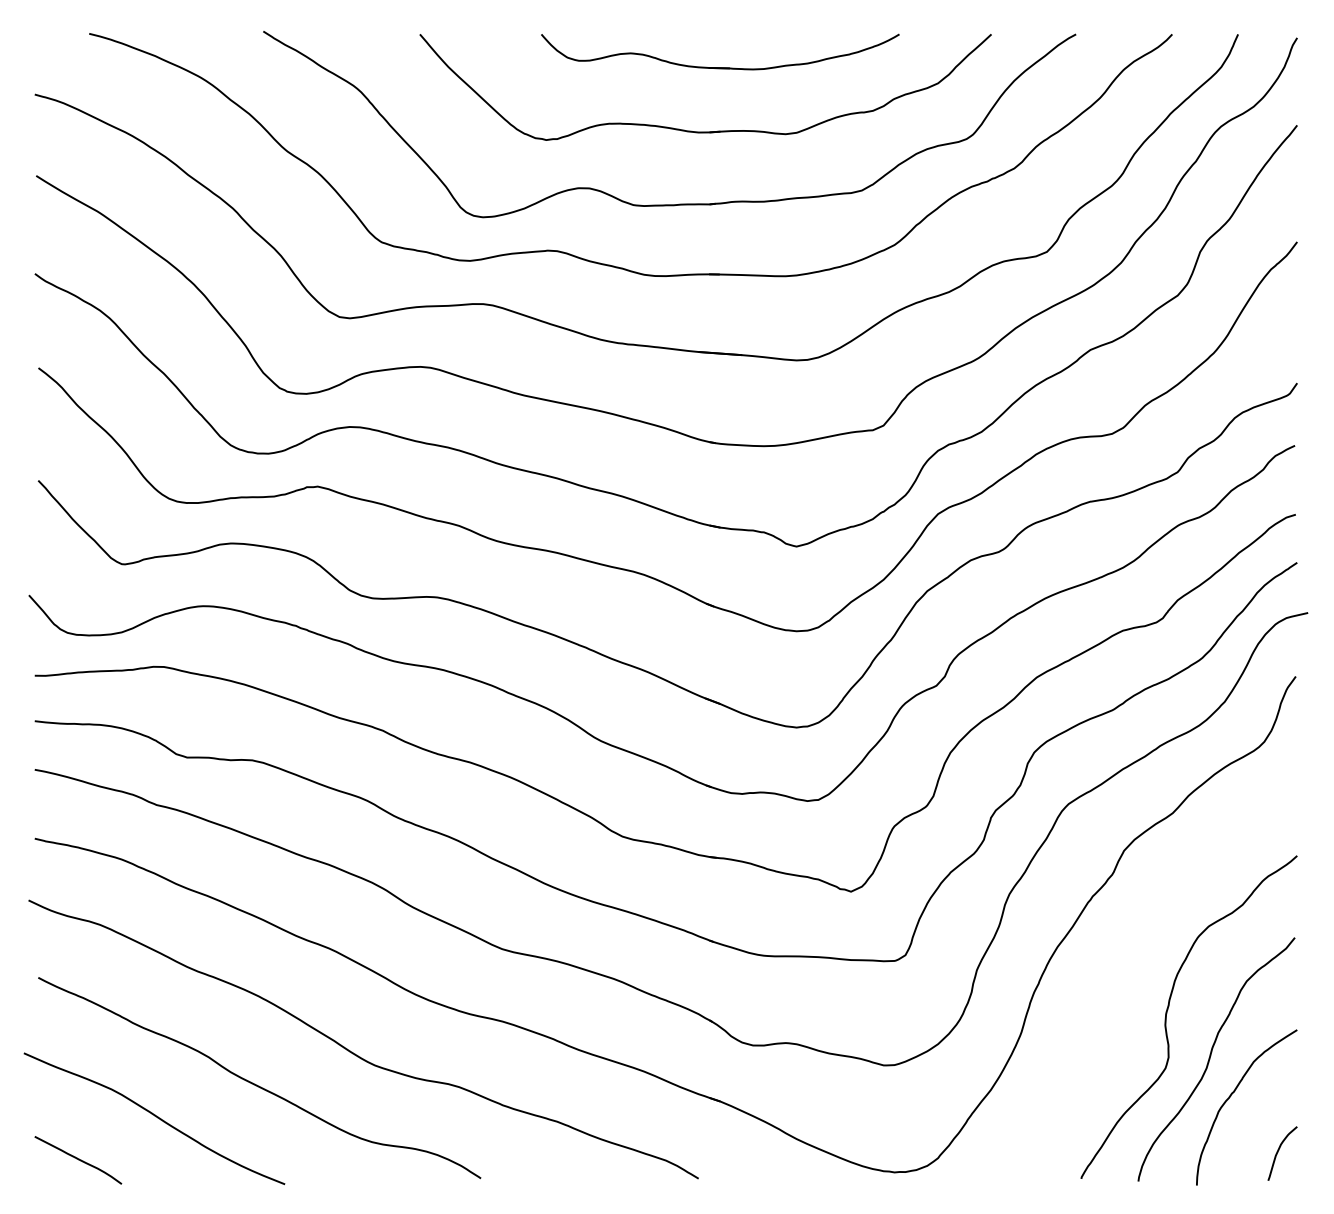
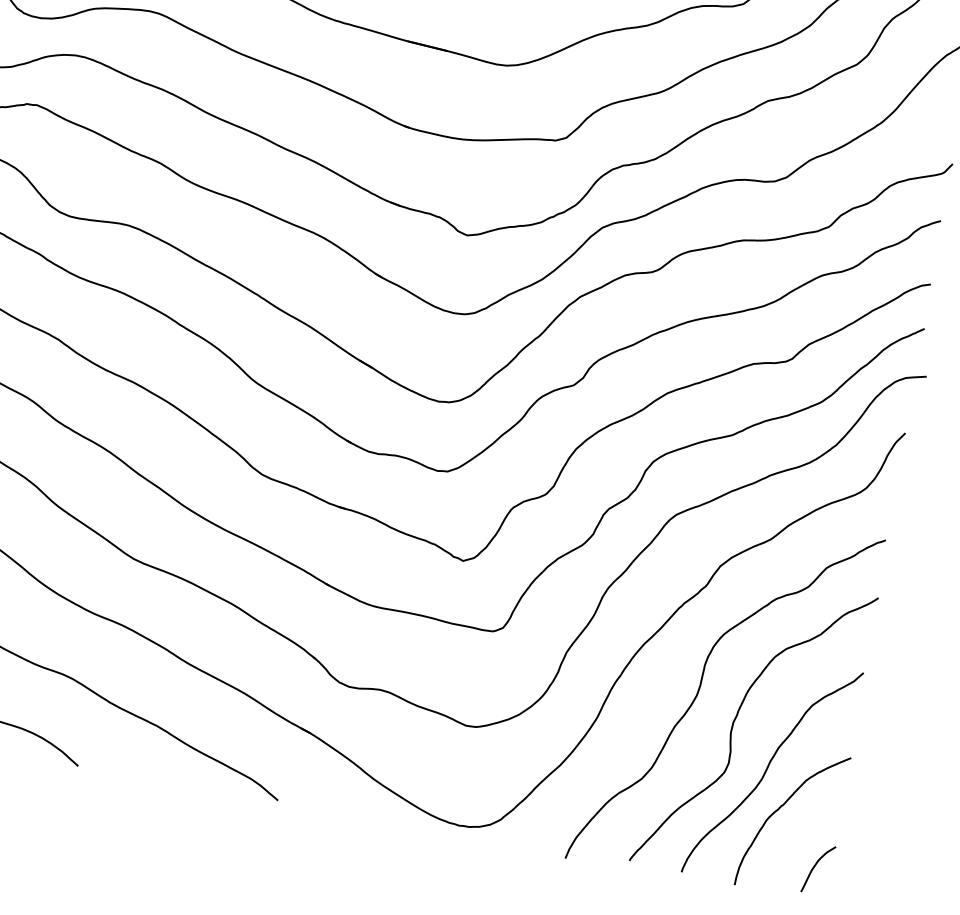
curve: (1124, 988) -> (699, 692), added

